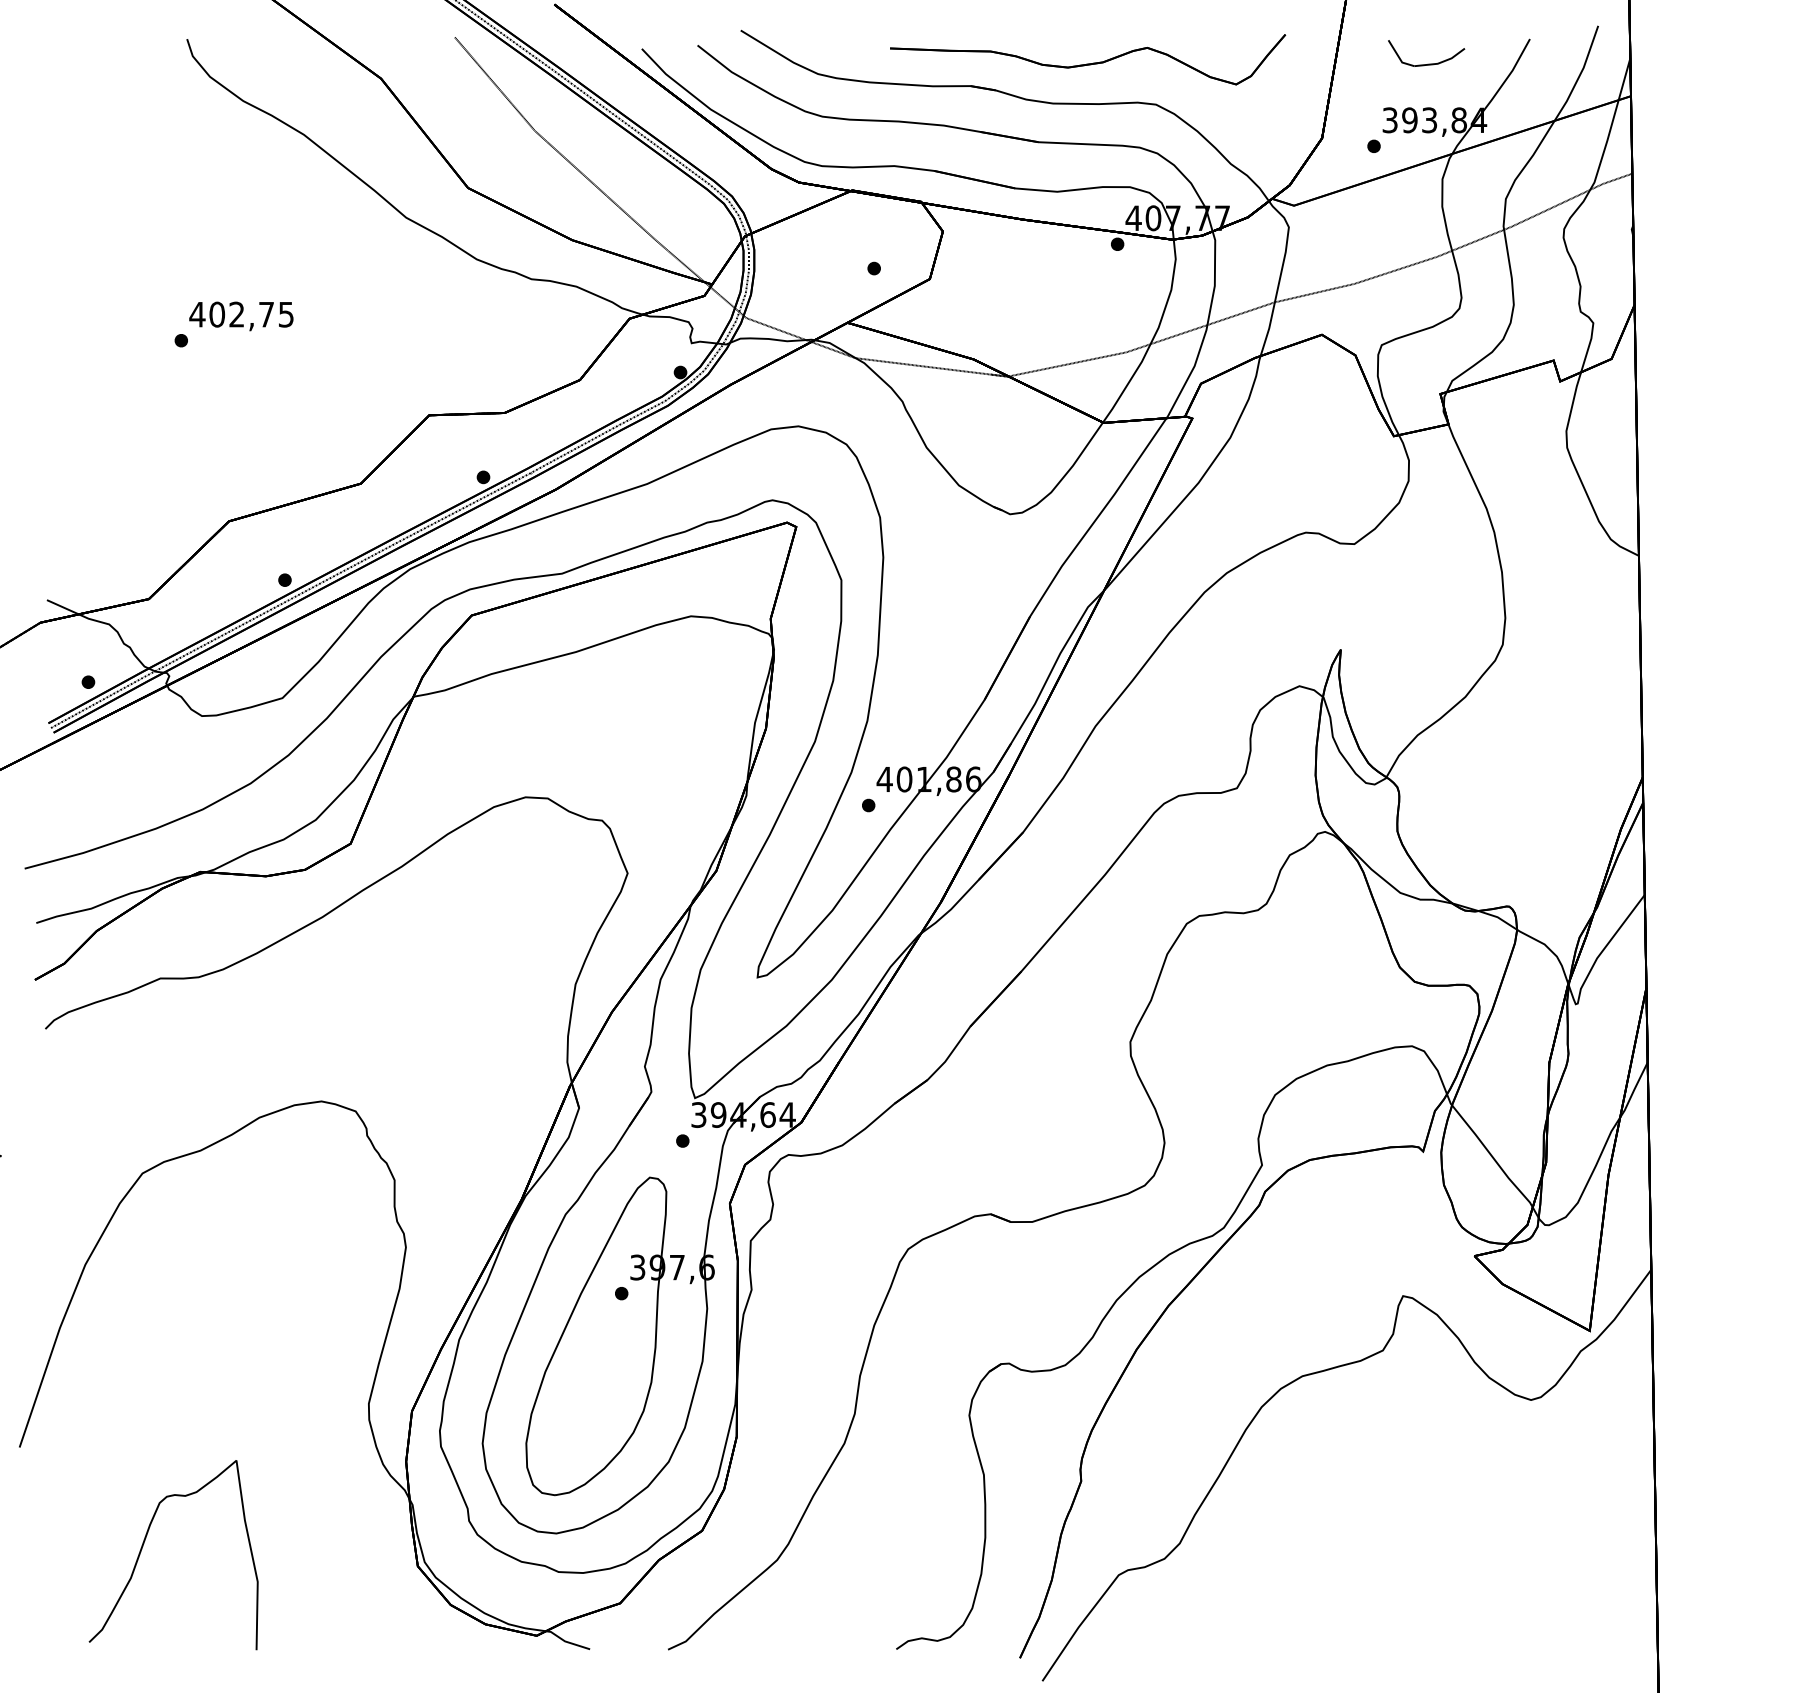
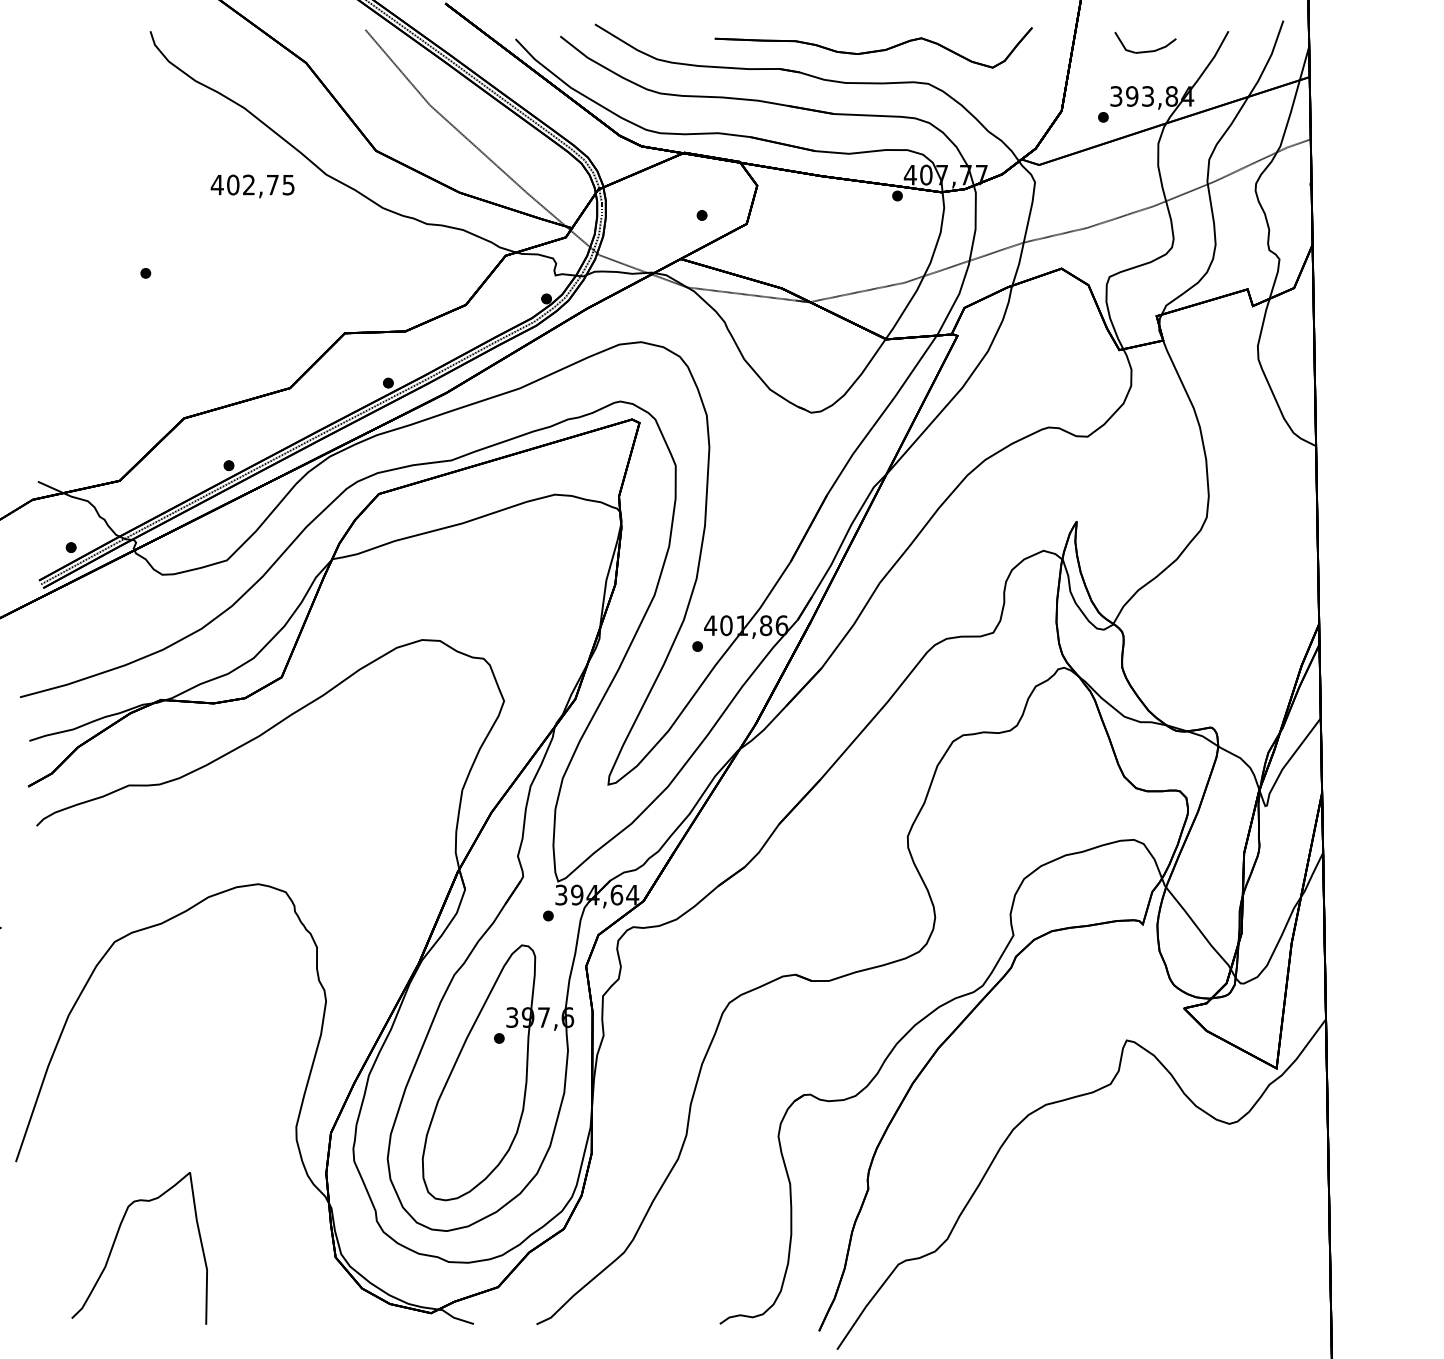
text: (241, 316) -> (252, 186), moved

